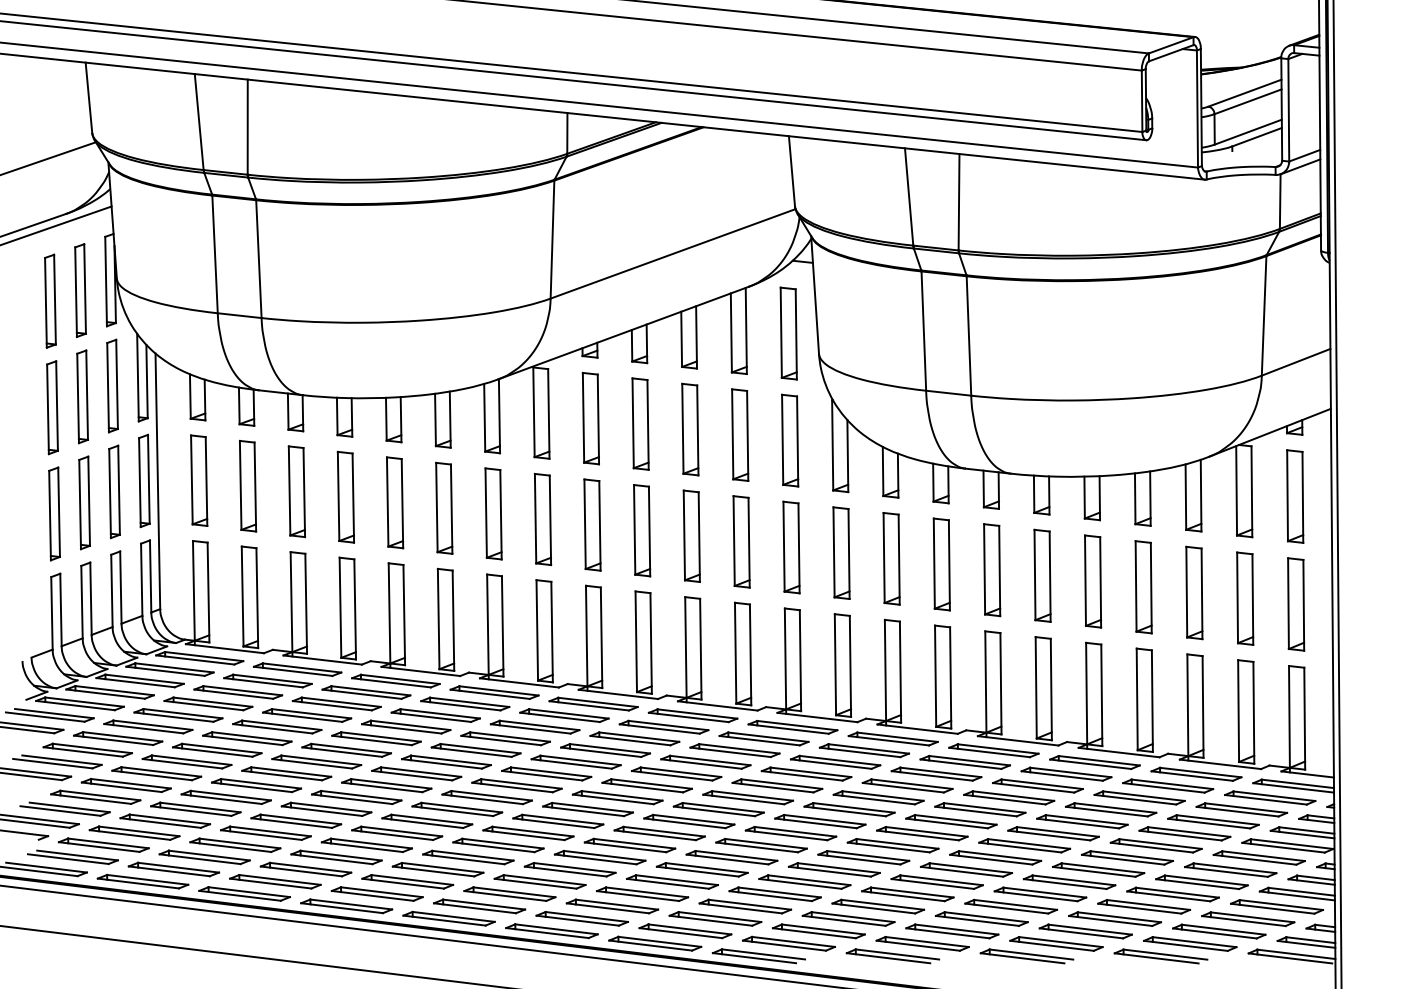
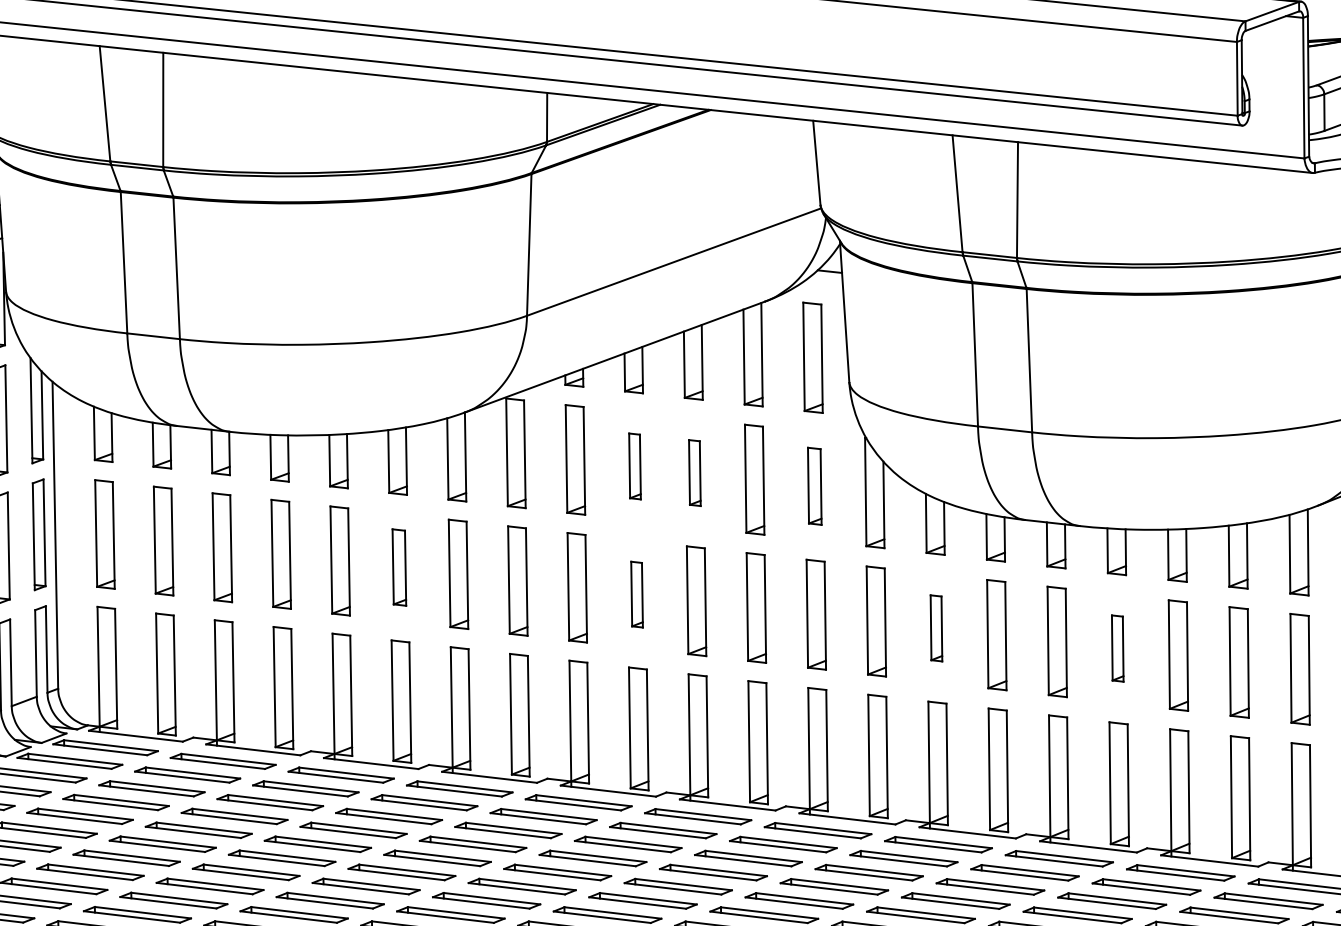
part: (640, 423) -> (634, 465), size x0.6
part: (690, 429) -> (694, 472), size x0.6
part: (790, 440) -> (815, 486), size x0.7
part: (444, 507) -> (399, 566), size x0.7
part: (642, 530) -> (637, 594), size x0.6
part: (891, 558) -> (936, 627), size x0.6
part: (1042, 575) -> (1117, 648), size x0.6

